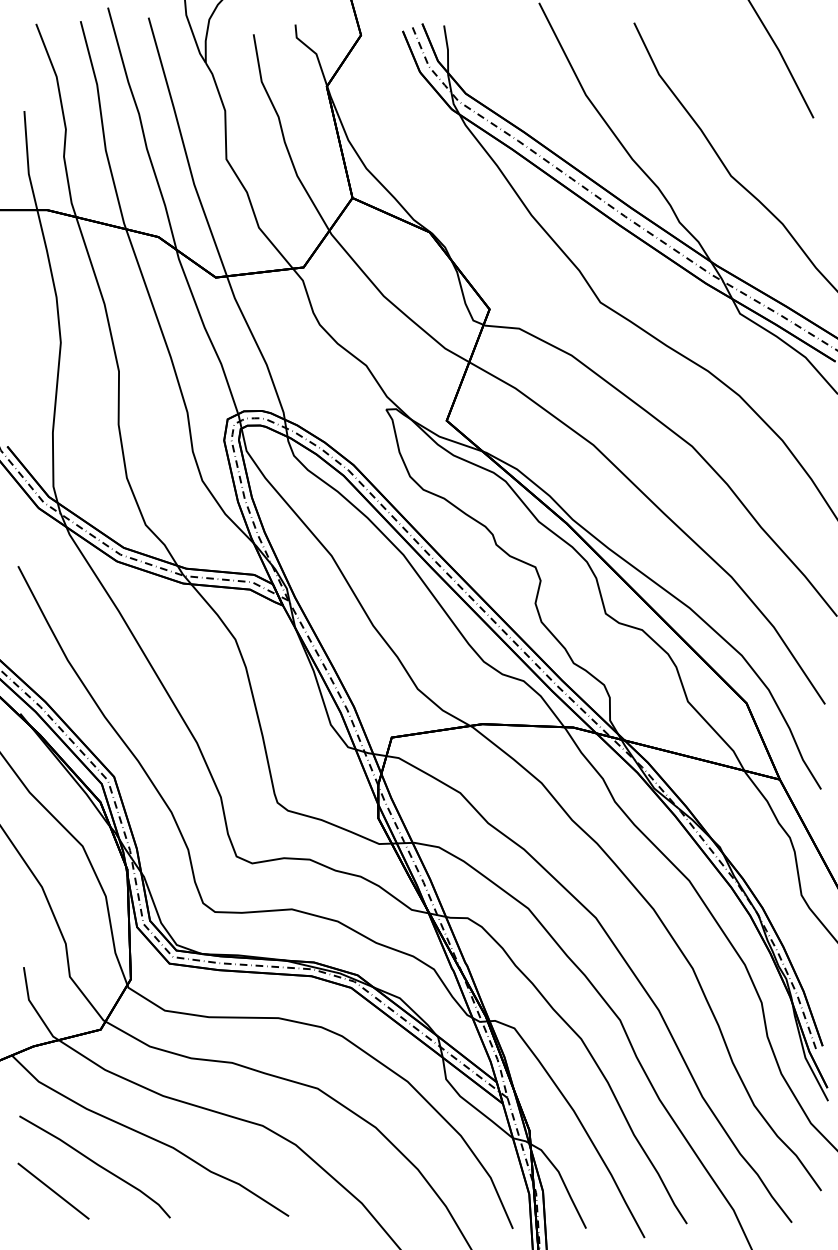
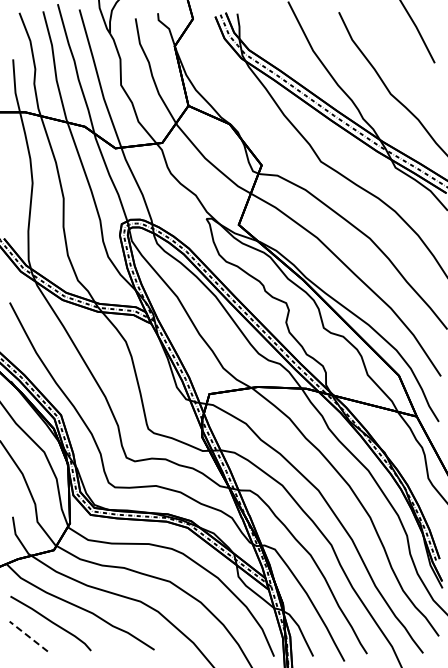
line: (53, 1191) -> (28, 636), solid -> dashed

